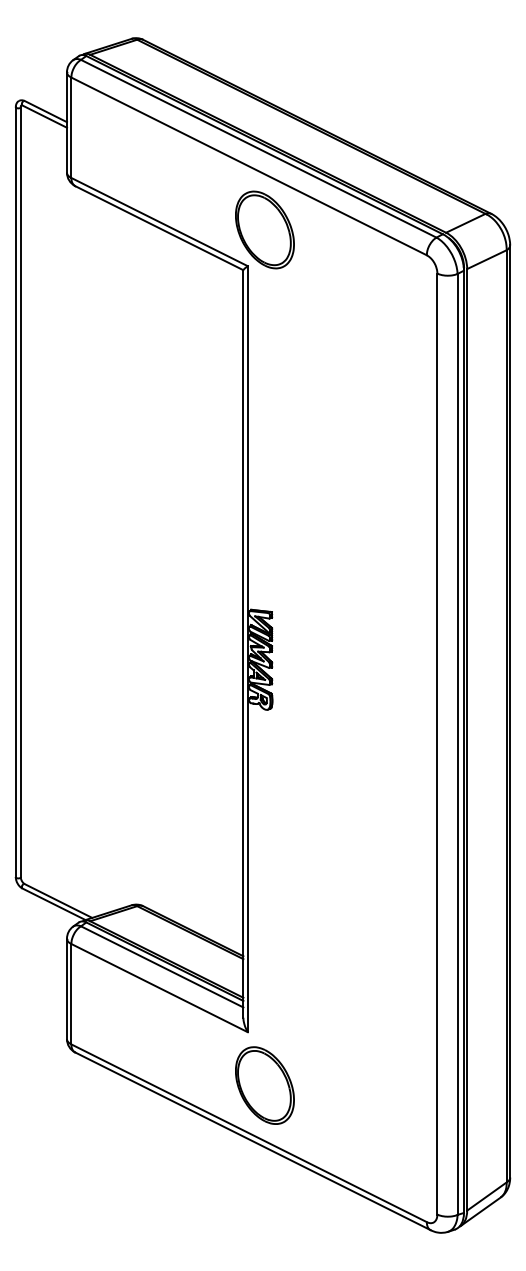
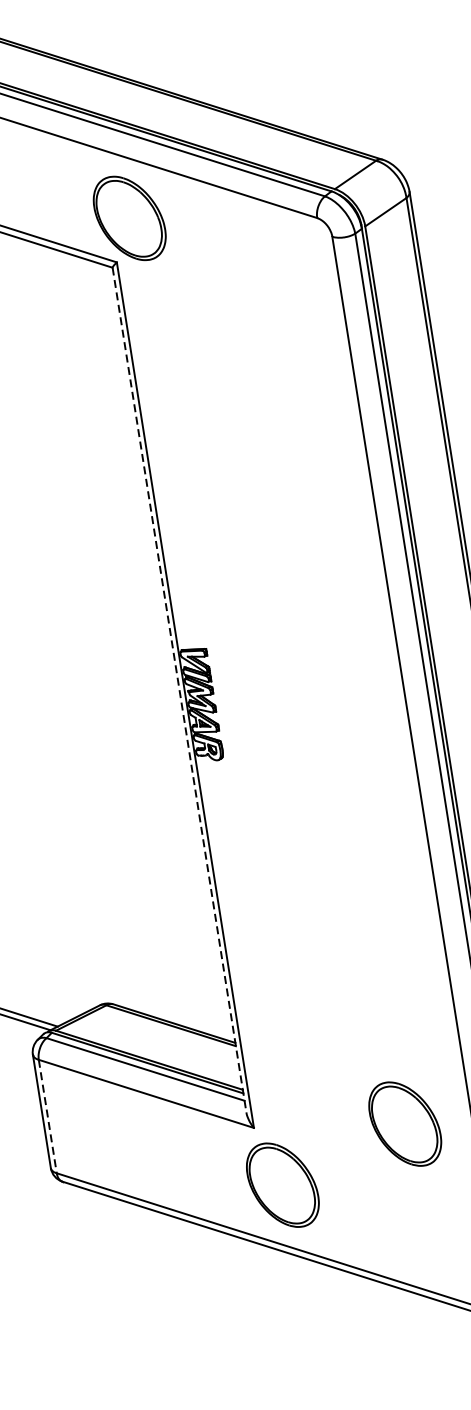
line: (243, 643) -> (179, 689), solid -> dashed
line: (71, 994) -> (47, 1116), solid -> dashed
part: (378, 1049) -> (404, 1124), added

